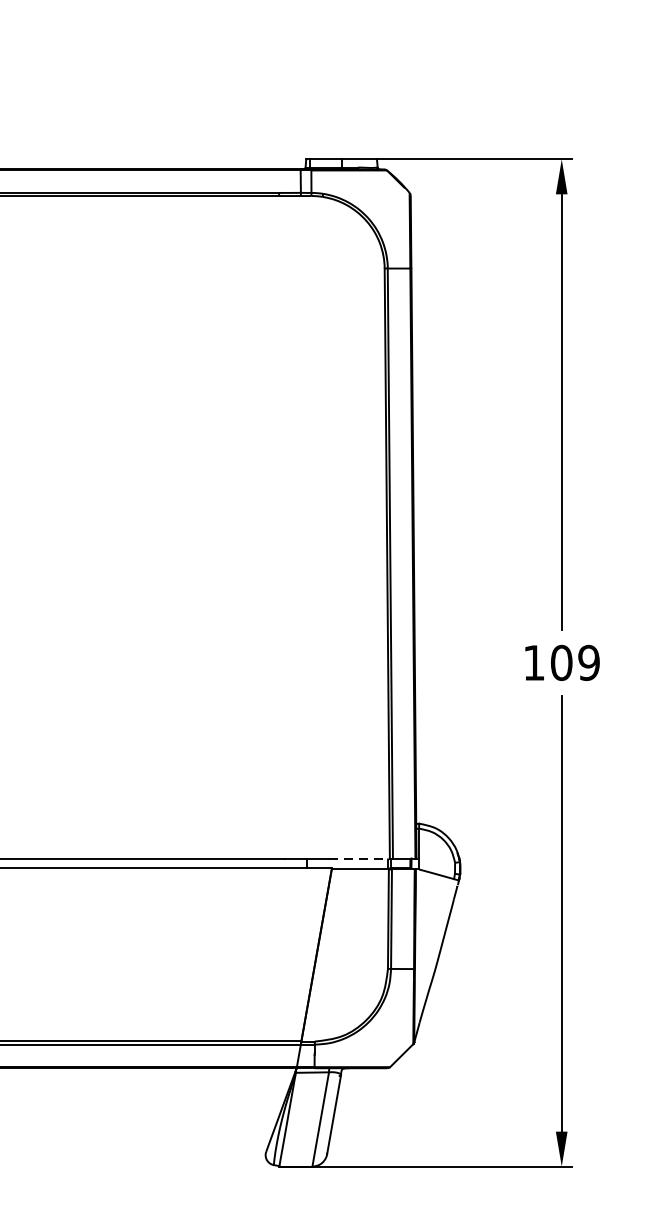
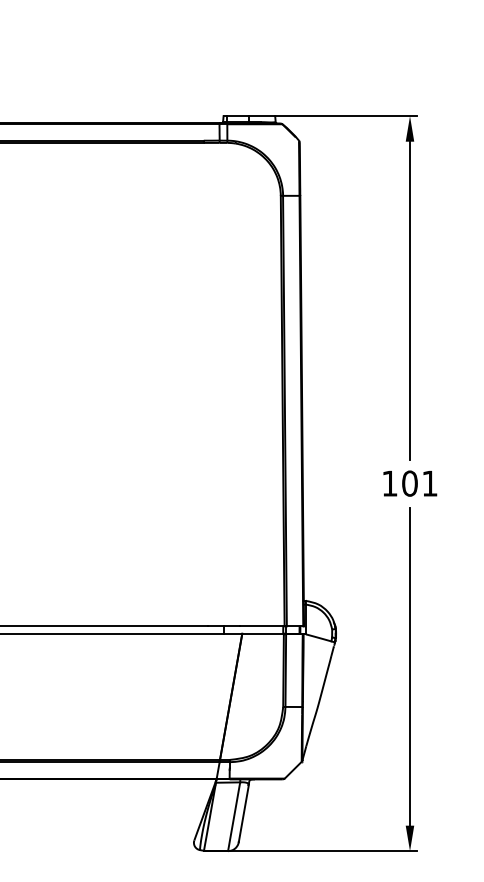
text: (588, 662) -> (429, 483), 109 -> 101
line: (359, 858) -> (262, 626), dashed -> solid

